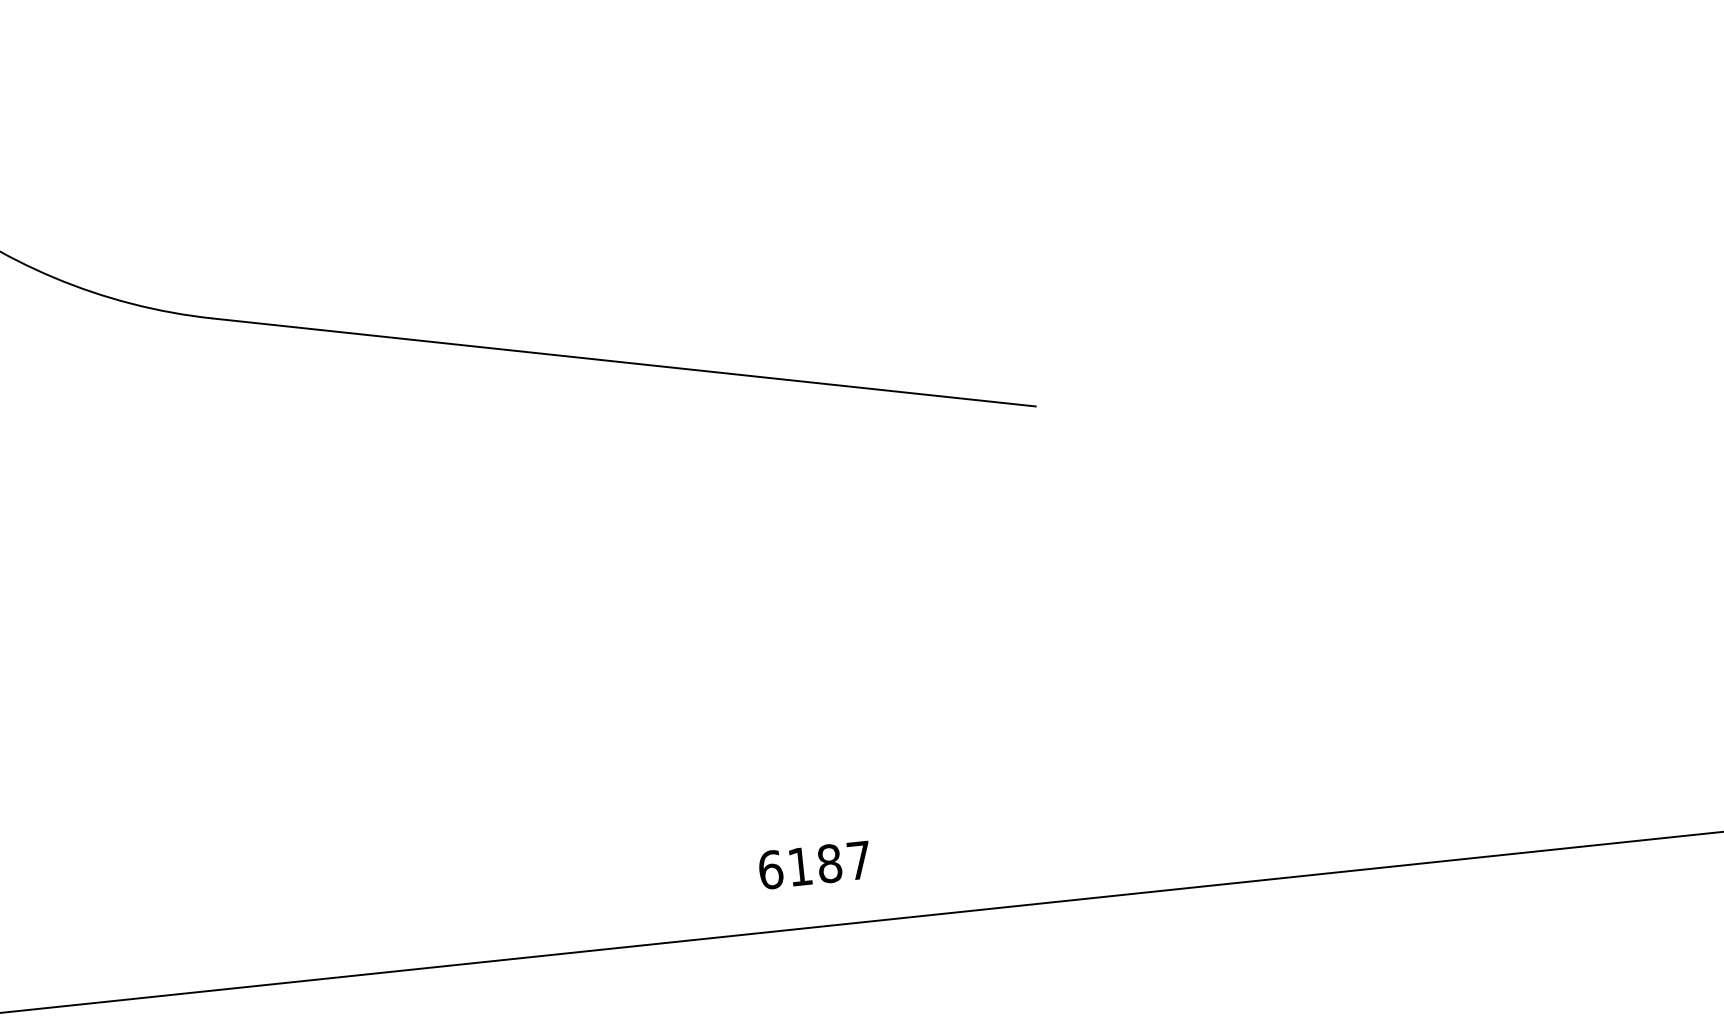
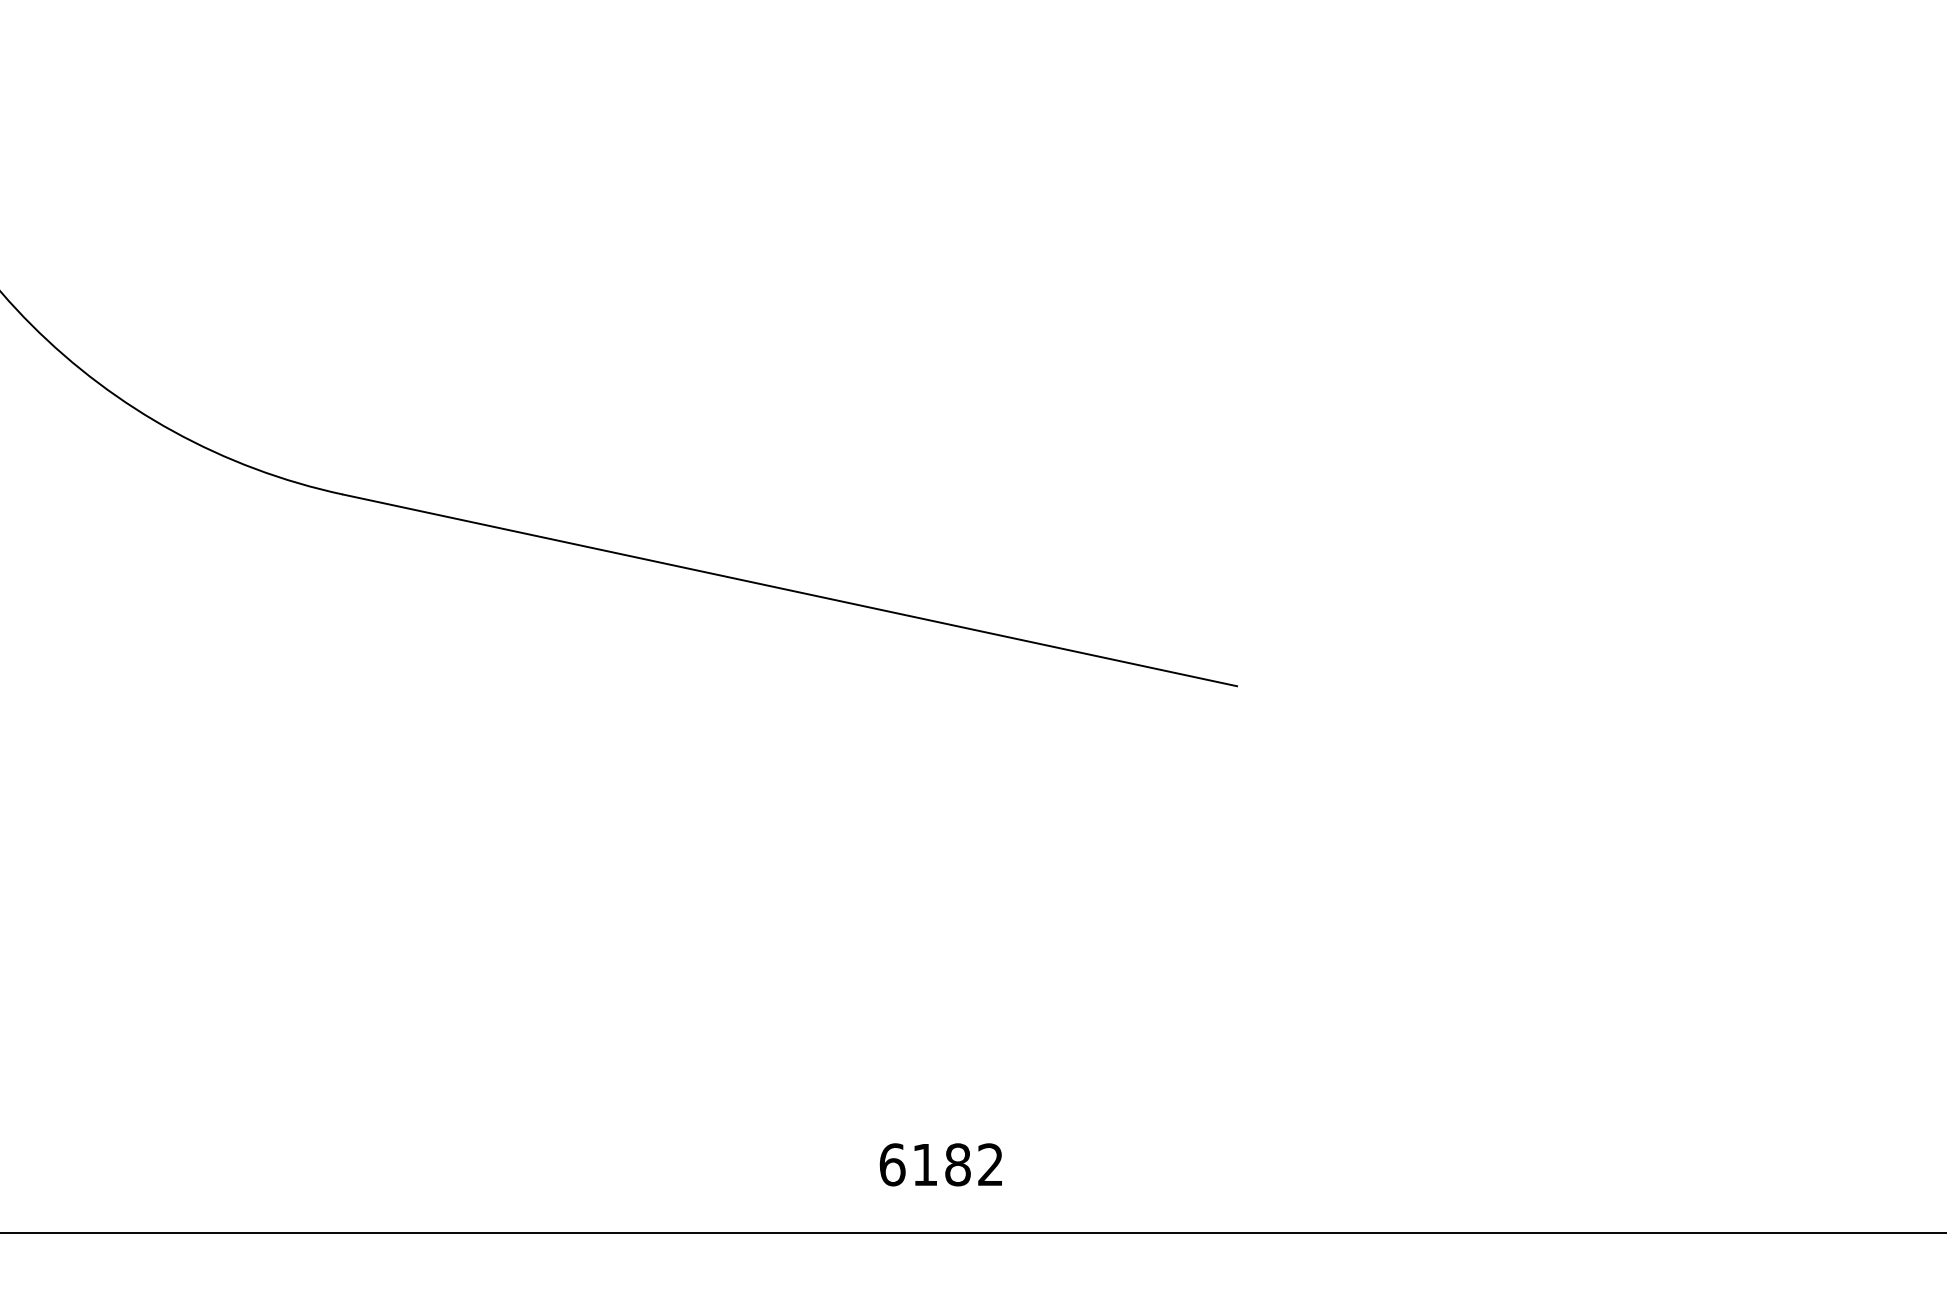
text: (859, 860) -> (990, 1164), 6187 -> 6182

